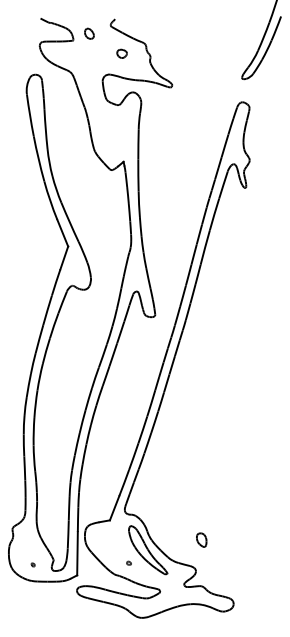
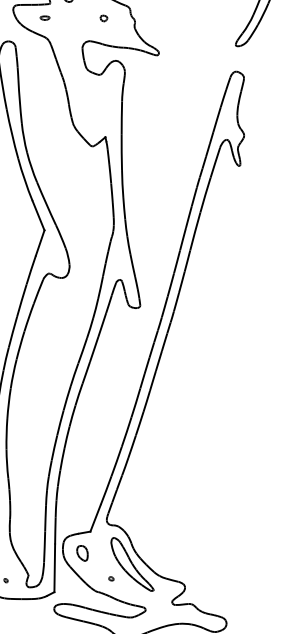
part: (68, 53) -> (44, 18), added
part: (122, 53) -> (104, 18), size x0.62
part: (201, 539) -> (82, 552), moved

